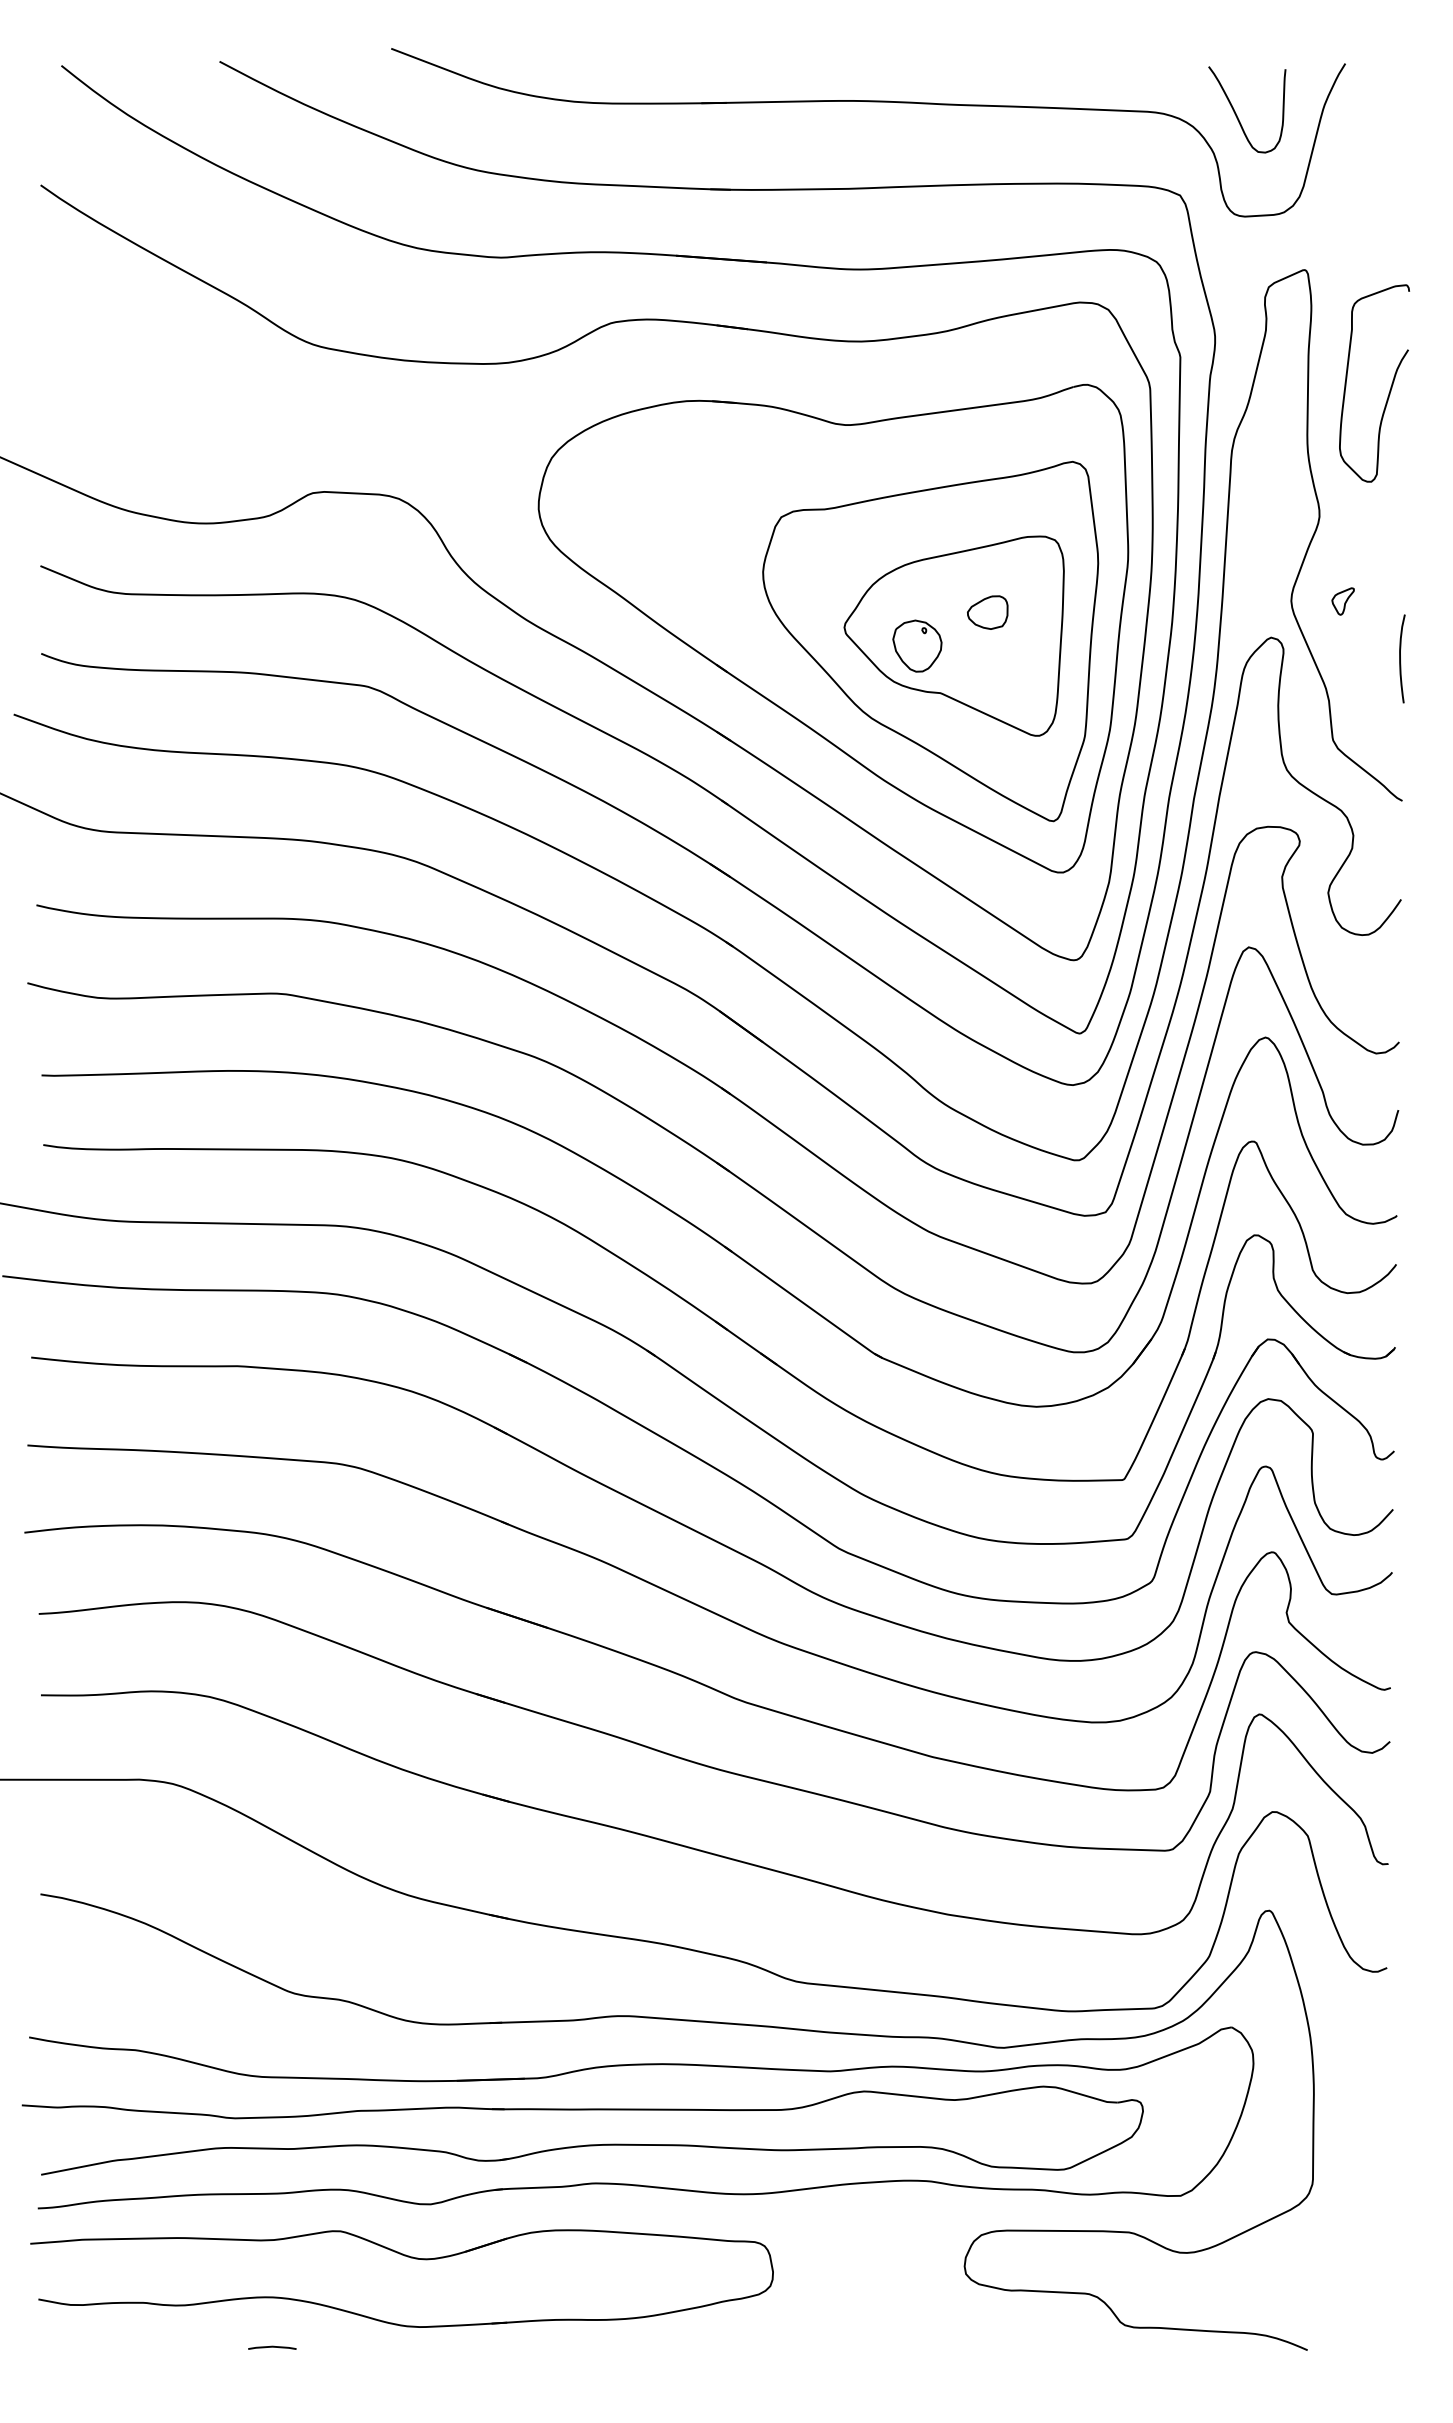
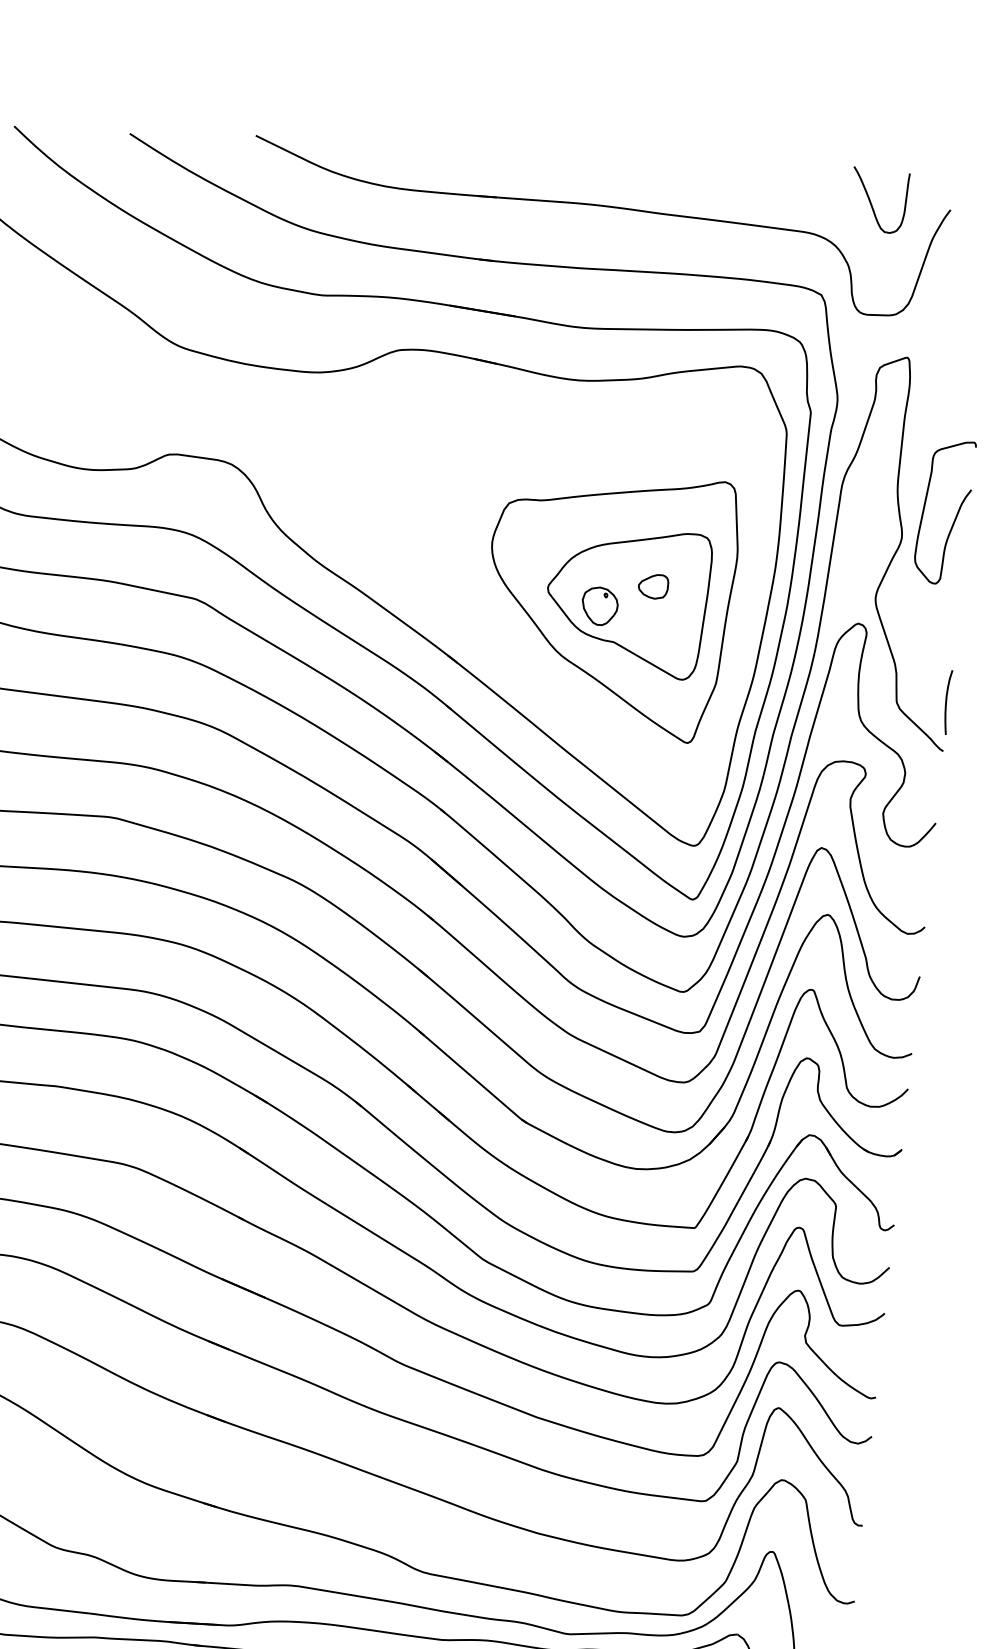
curve: (1237, 115) -> (871, 204), moved
curve: (1390, 386) -> (956, 515), moved
part: (1342, 601) -> (912, 601), removed
part: (833, 628) -> (539, 587), removed
curve: (1400, 658) -> (946, 702), moved

